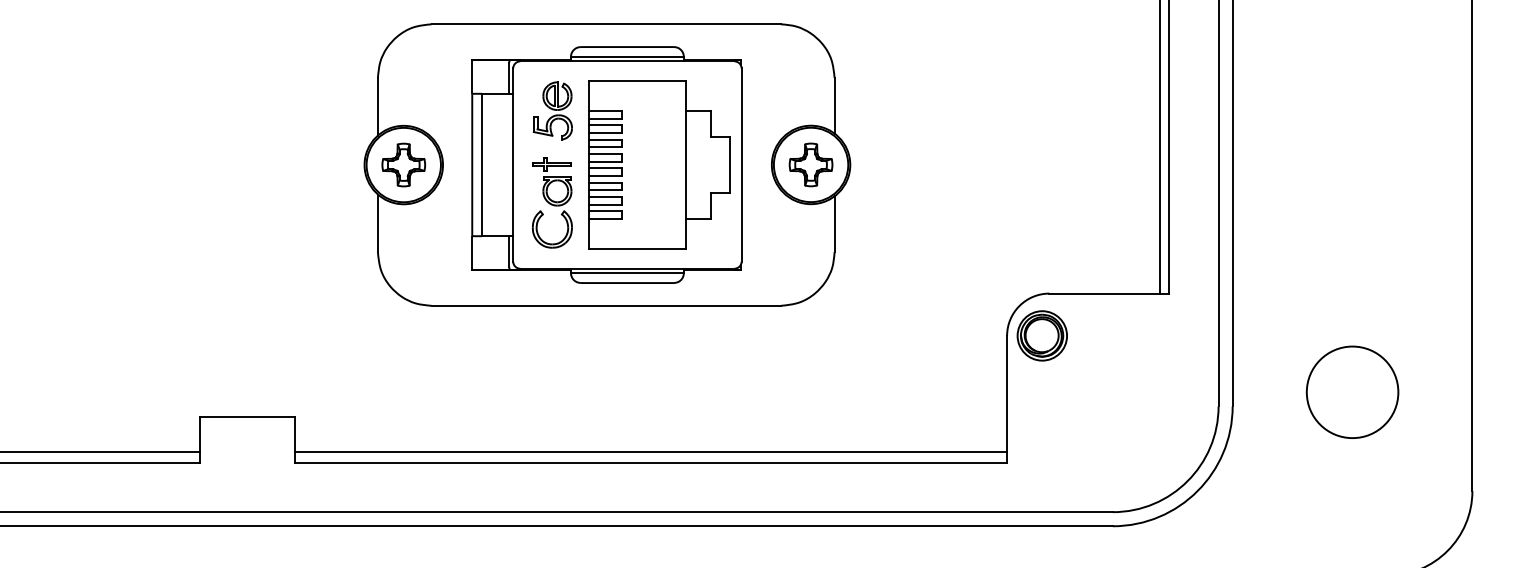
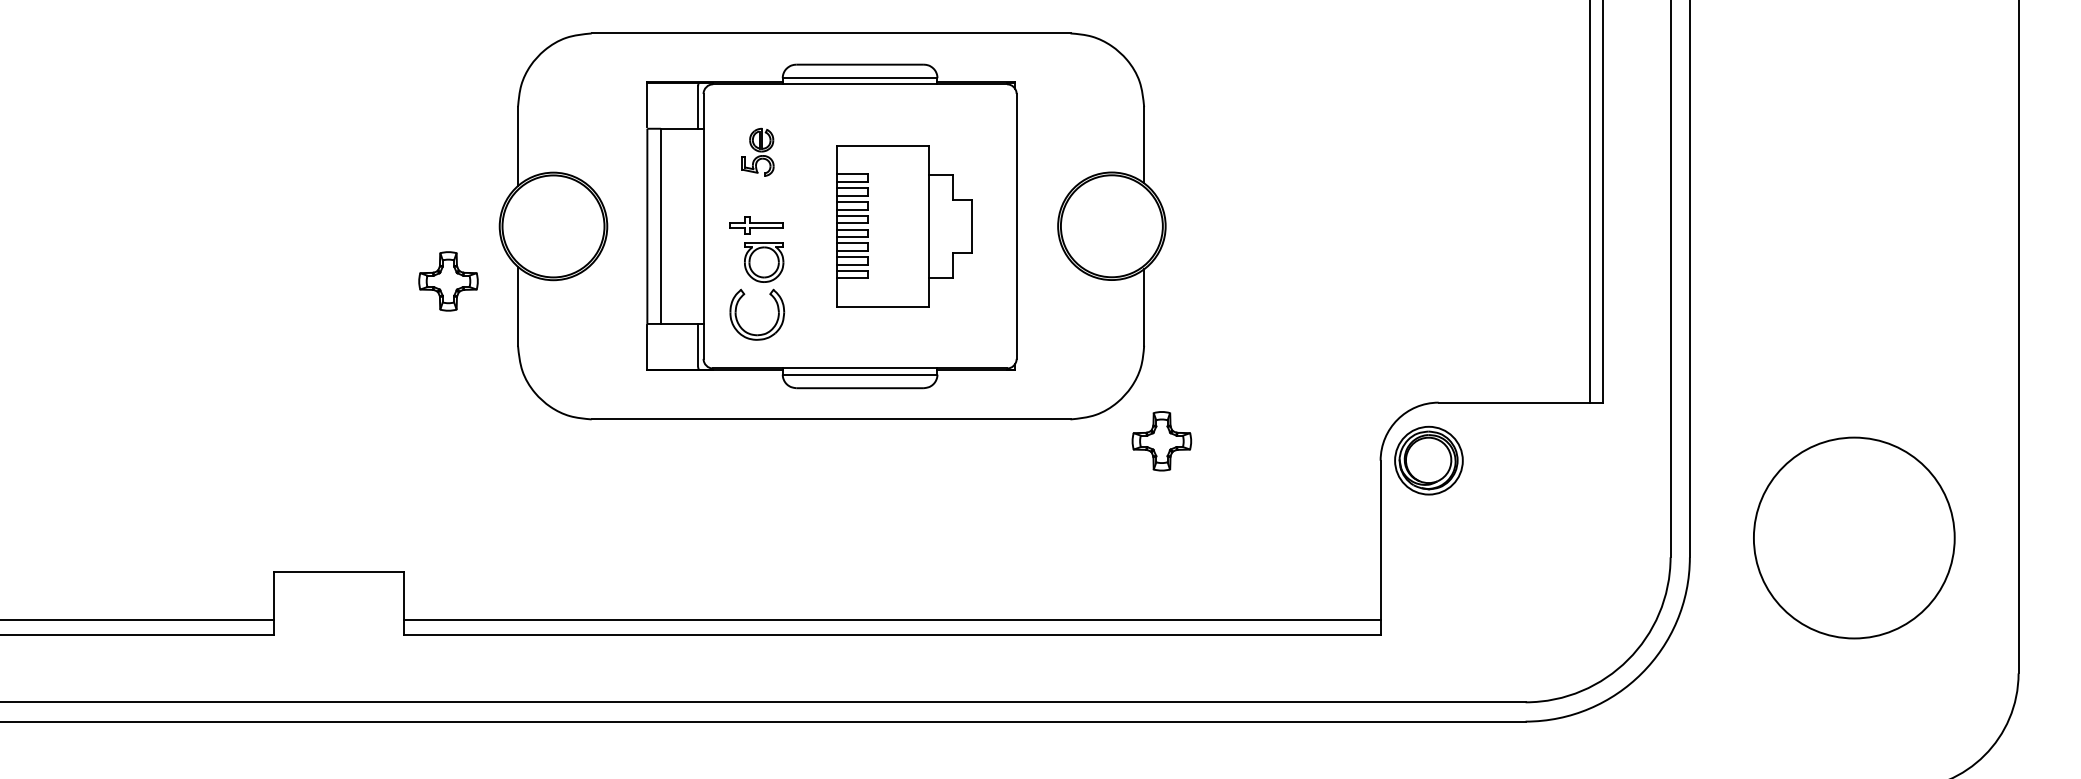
part: (552, 111) -> (757, 152), size x0.6
part: (403, 165) -> (448, 281), moved
part: (659, 165) -> (904, 226), size x0.7
part: (810, 165) -> (1161, 441), moved
circle: (1352, 391) -> (1854, 537), size x1.6

